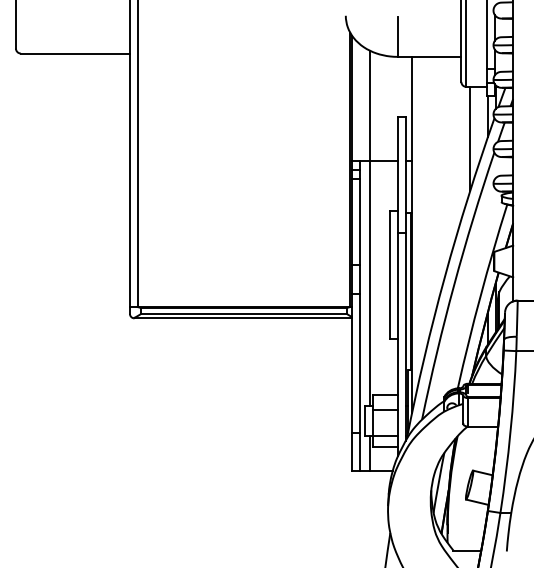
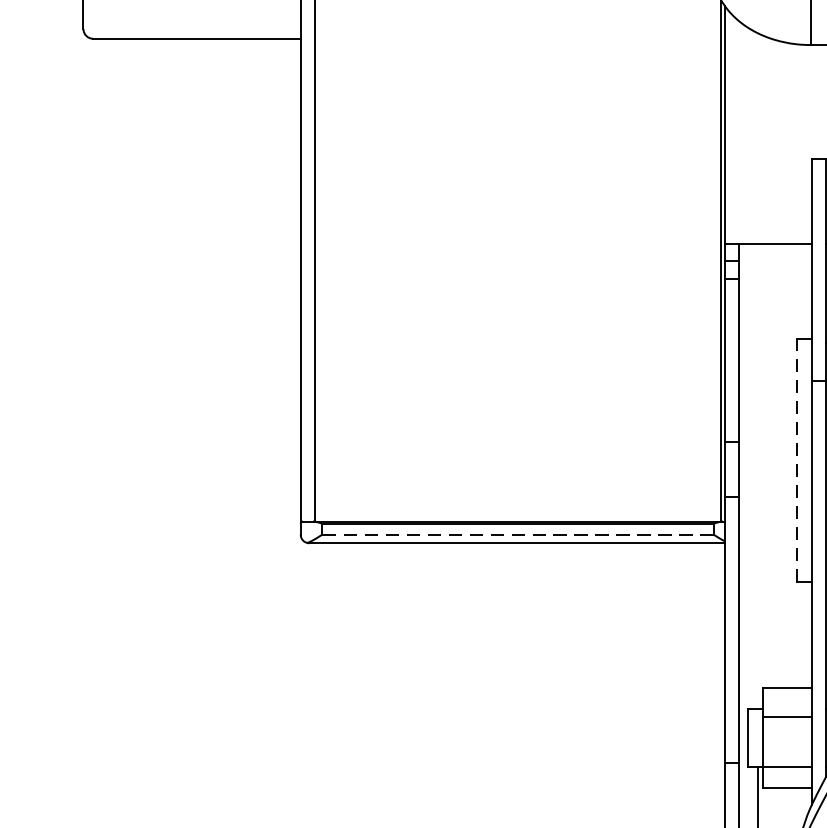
line: (370, 227) -> (759, 370), removed
line: (390, 274) -> (797, 459), solid -> dashed
line: (243, 313) -> (517, 533), solid -> dashed

